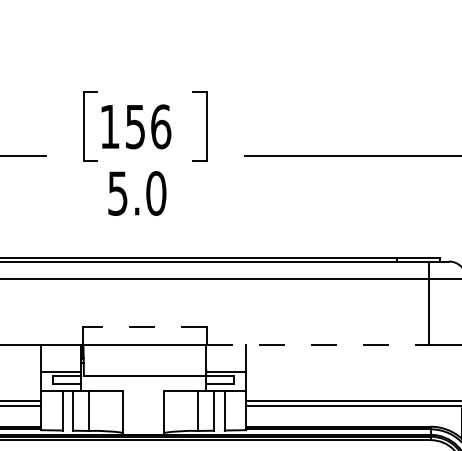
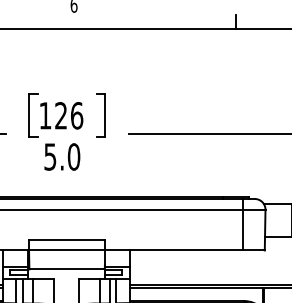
text: (134, 126) -> (60, 115), 156 -> 126
line: (144, 327) -> (66, 239), dashed -> solid
line: (317, 344) -> (173, 250), dashed -> solid

